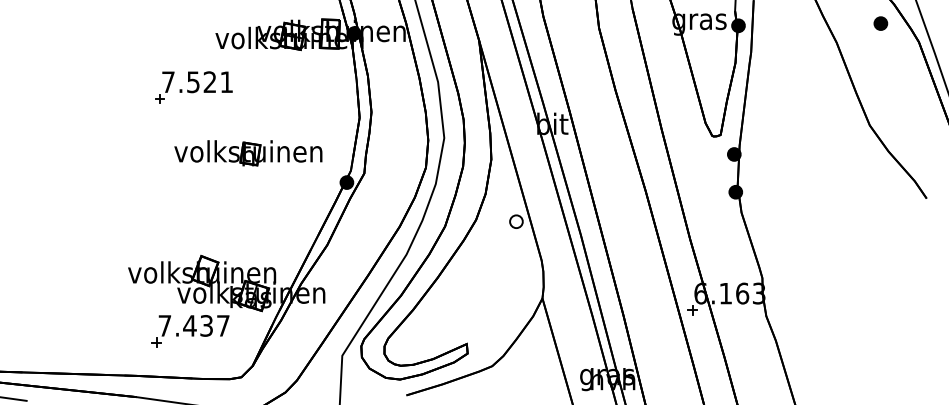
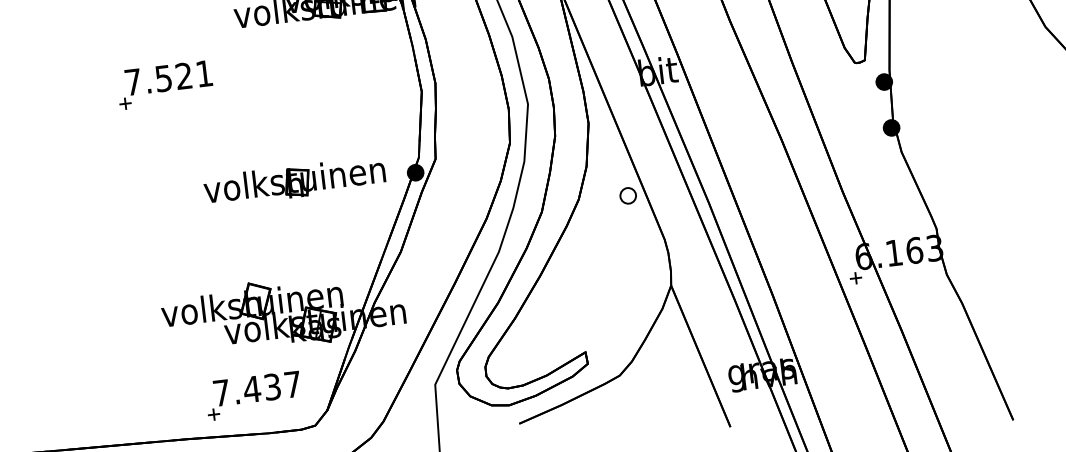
part: (193, 87) -> (164, 84), moved
part: (248, 153) -> (294, 182), moved
part: (190, 331) -> (253, 396), moved

